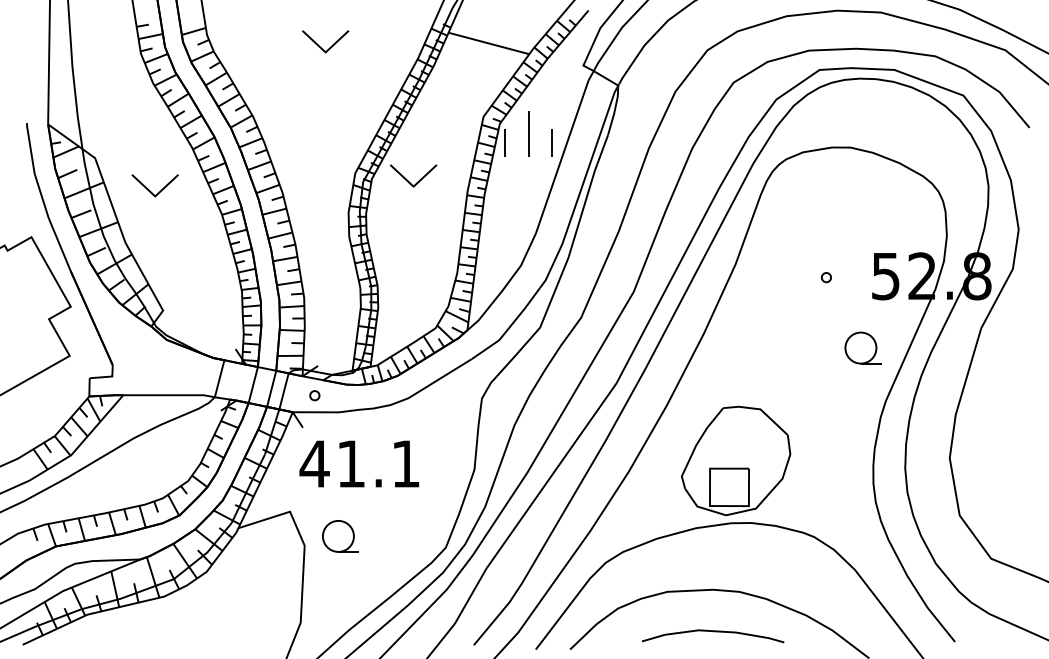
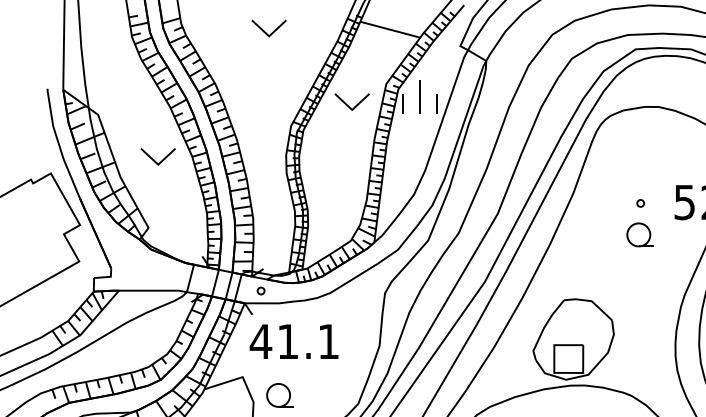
part: (408, 180) -> (348, 105), moved
part: (149, 189) -> (154, 159), moved
part: (862, 347) -> (639, 234), moved

